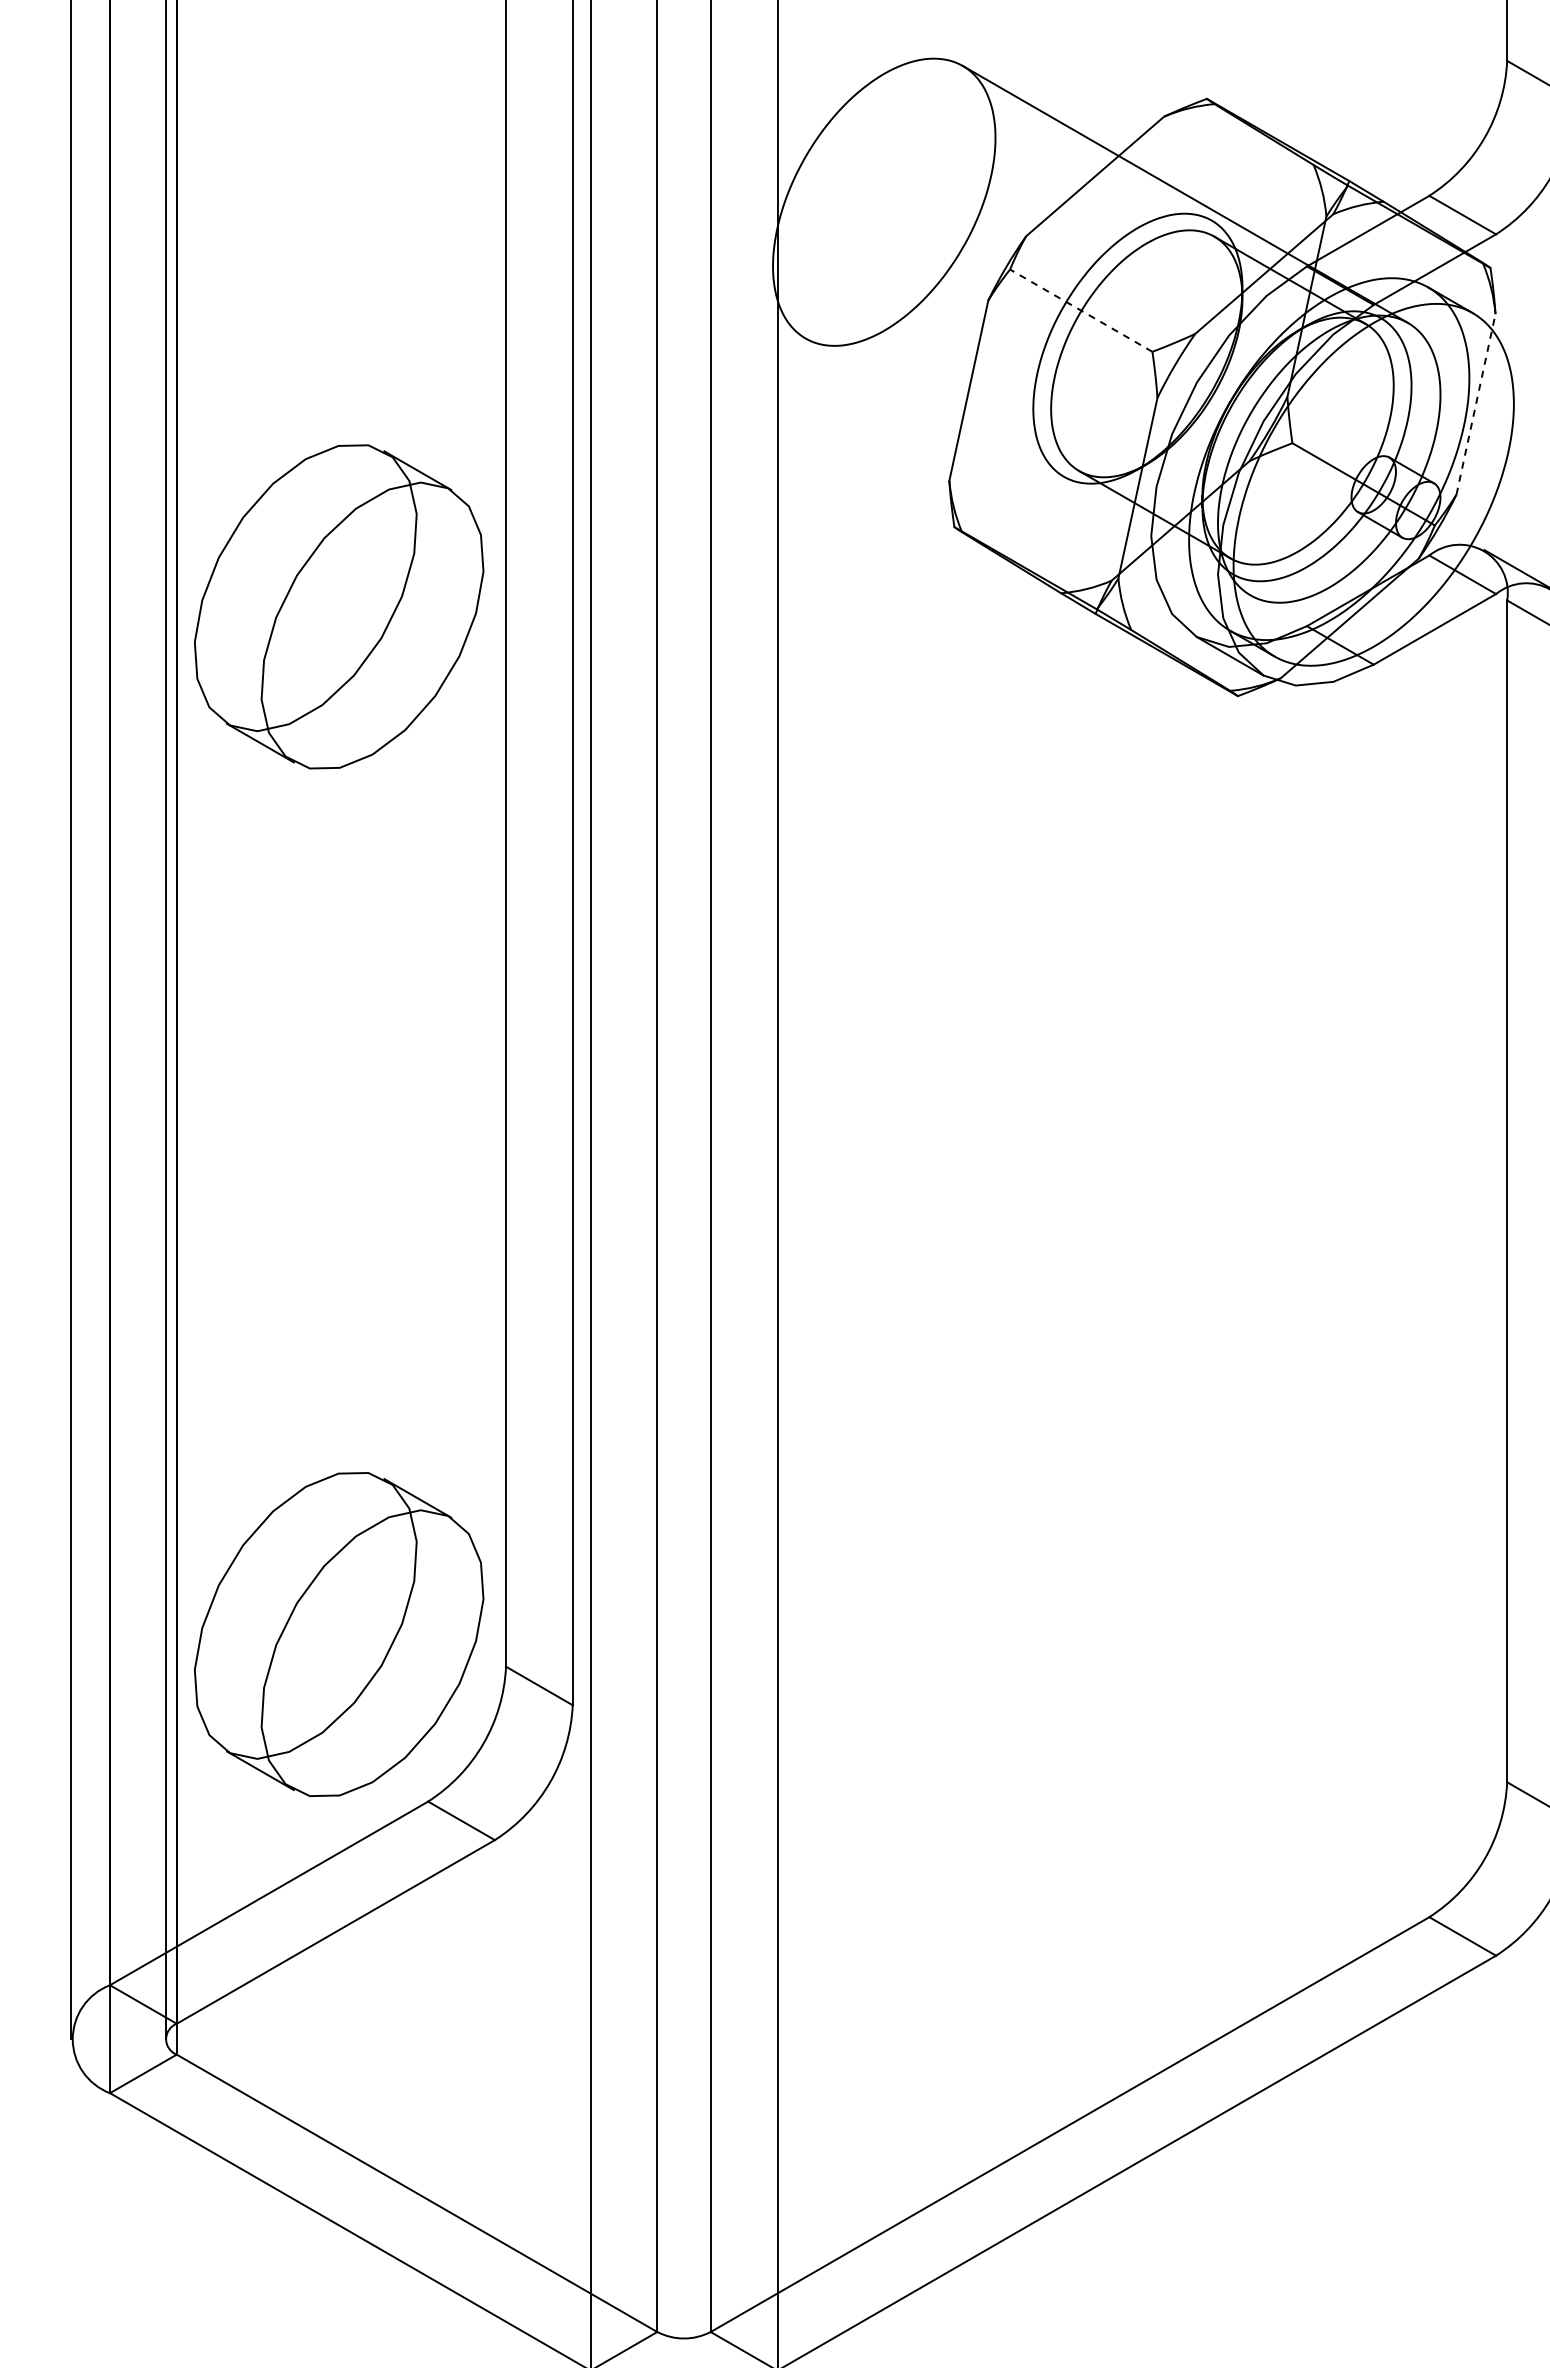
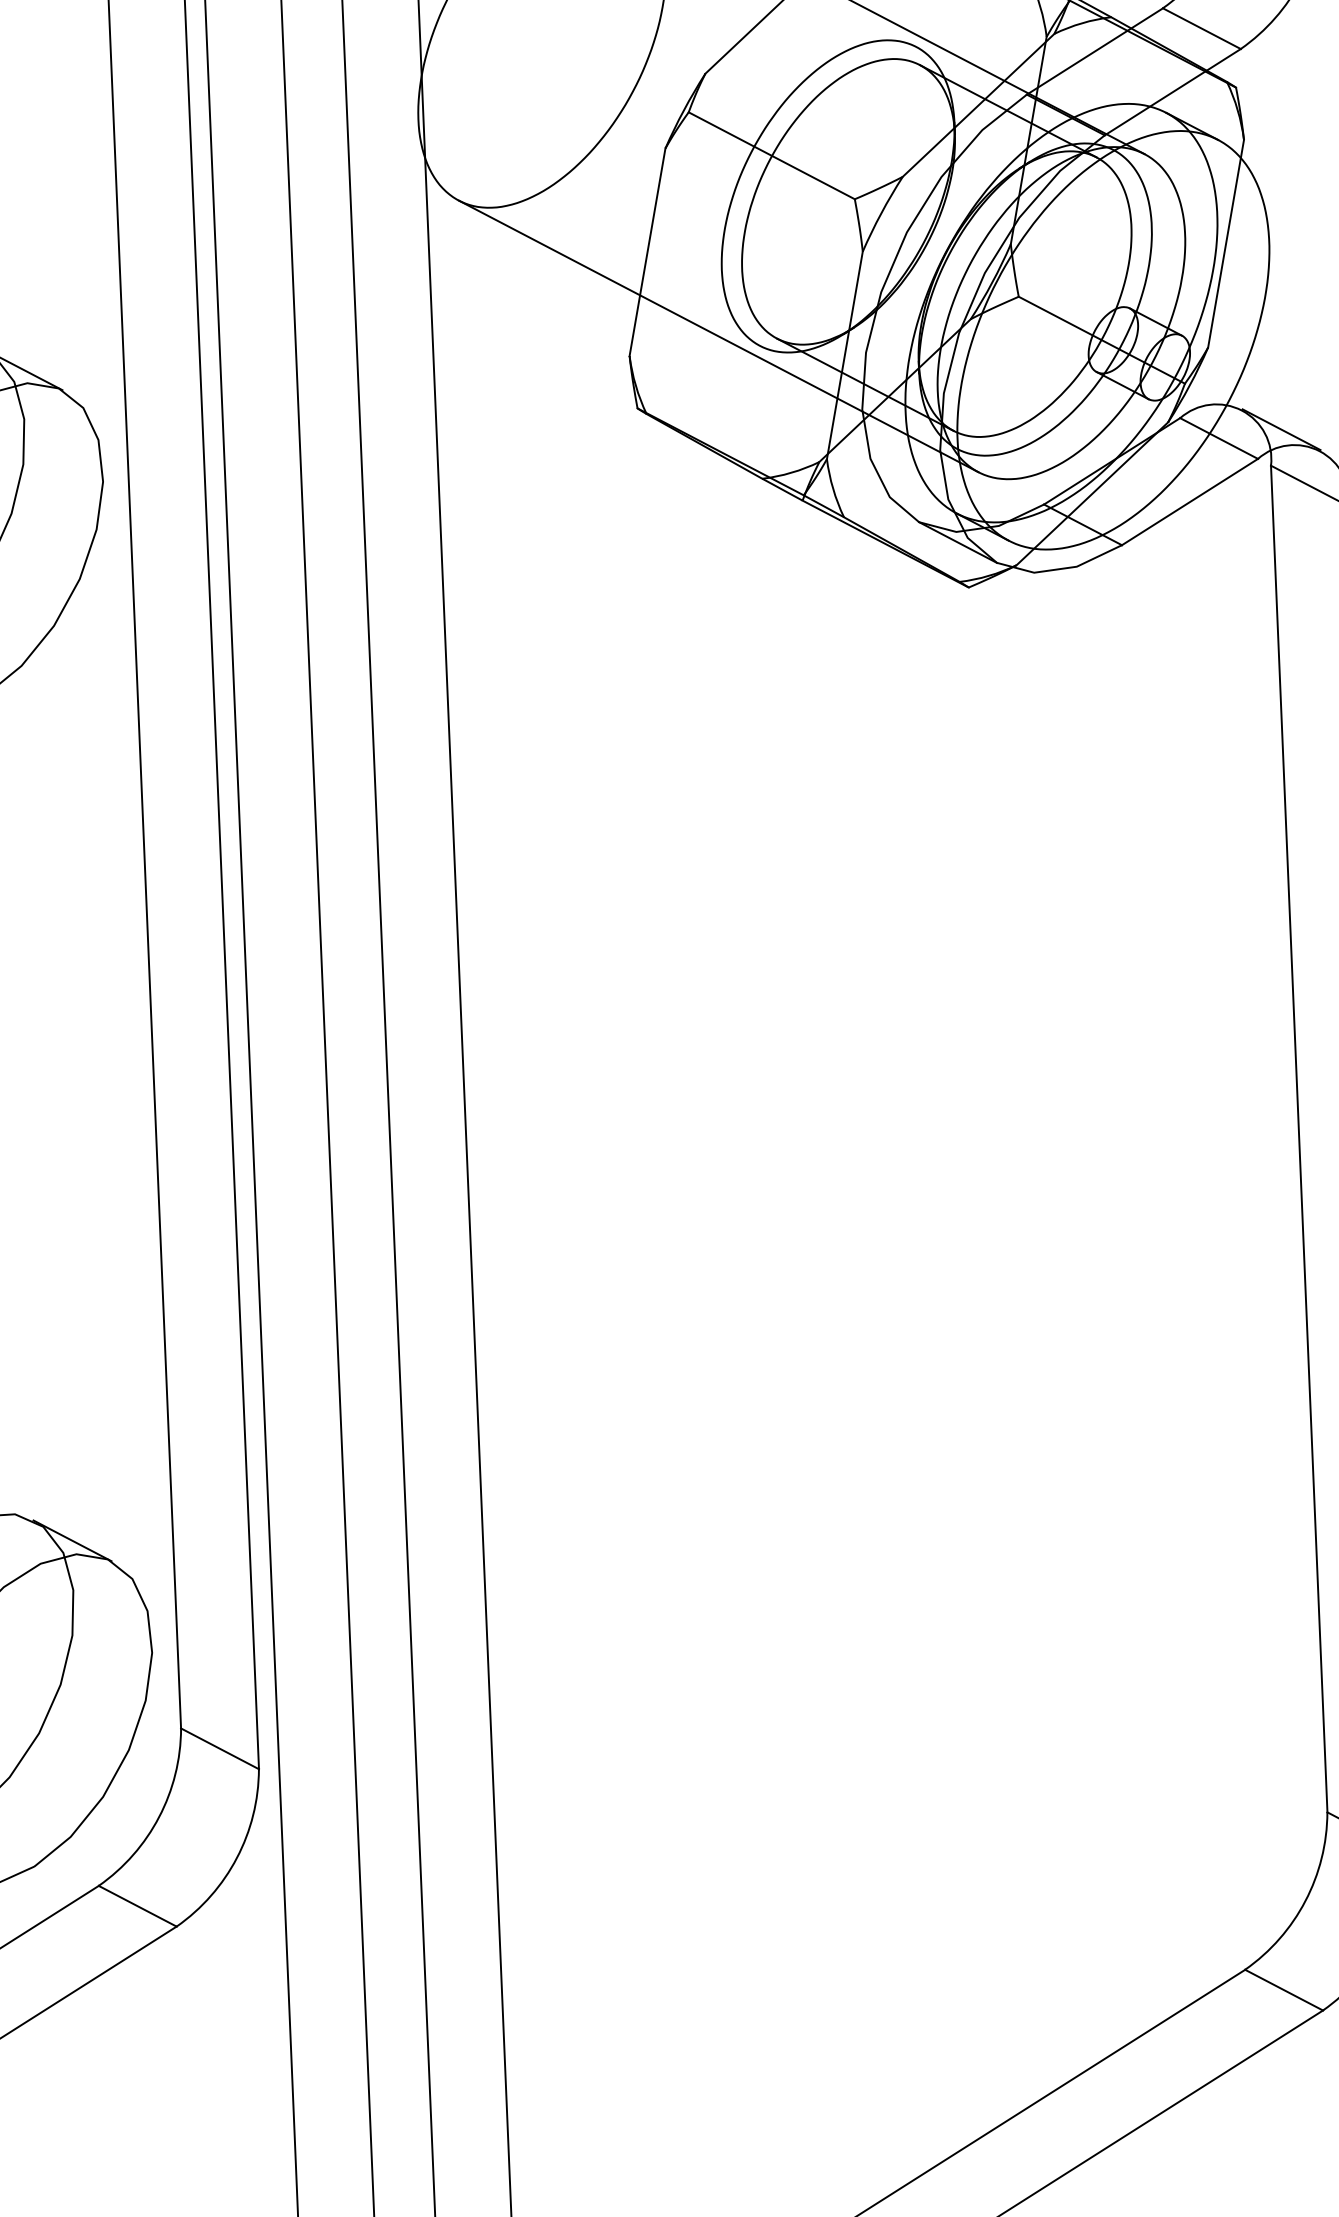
line: (1080, 310) -> (770, 155), dashed -> solid
line: (1476, 403) -> (1226, 242), dashed -> solid
line: (1027, 466) -> (717, 335), added

